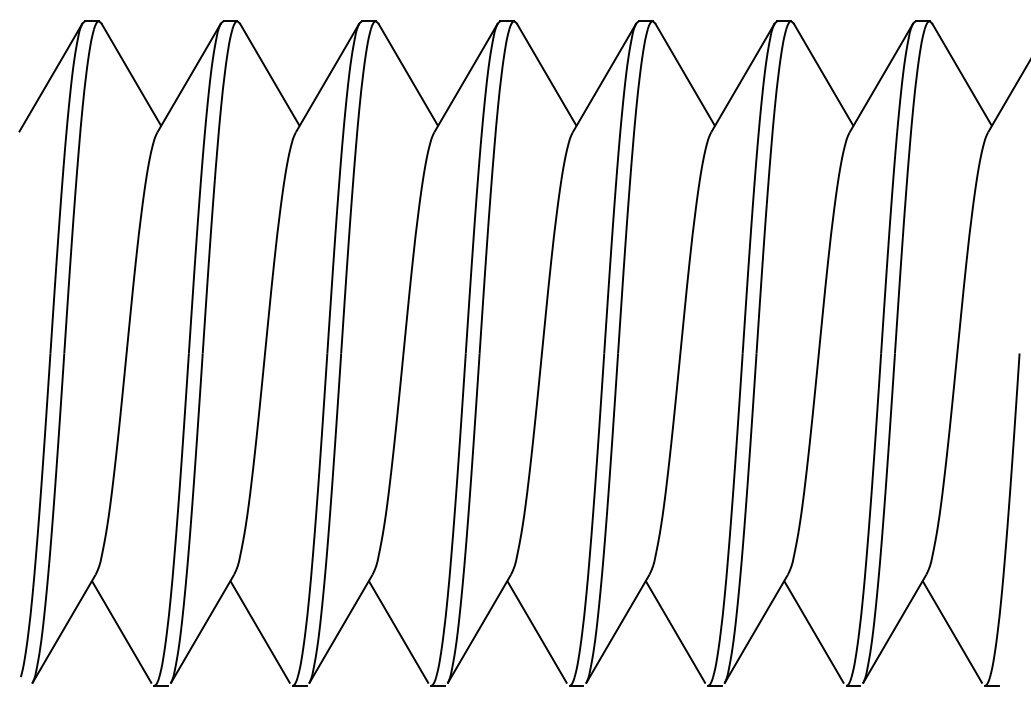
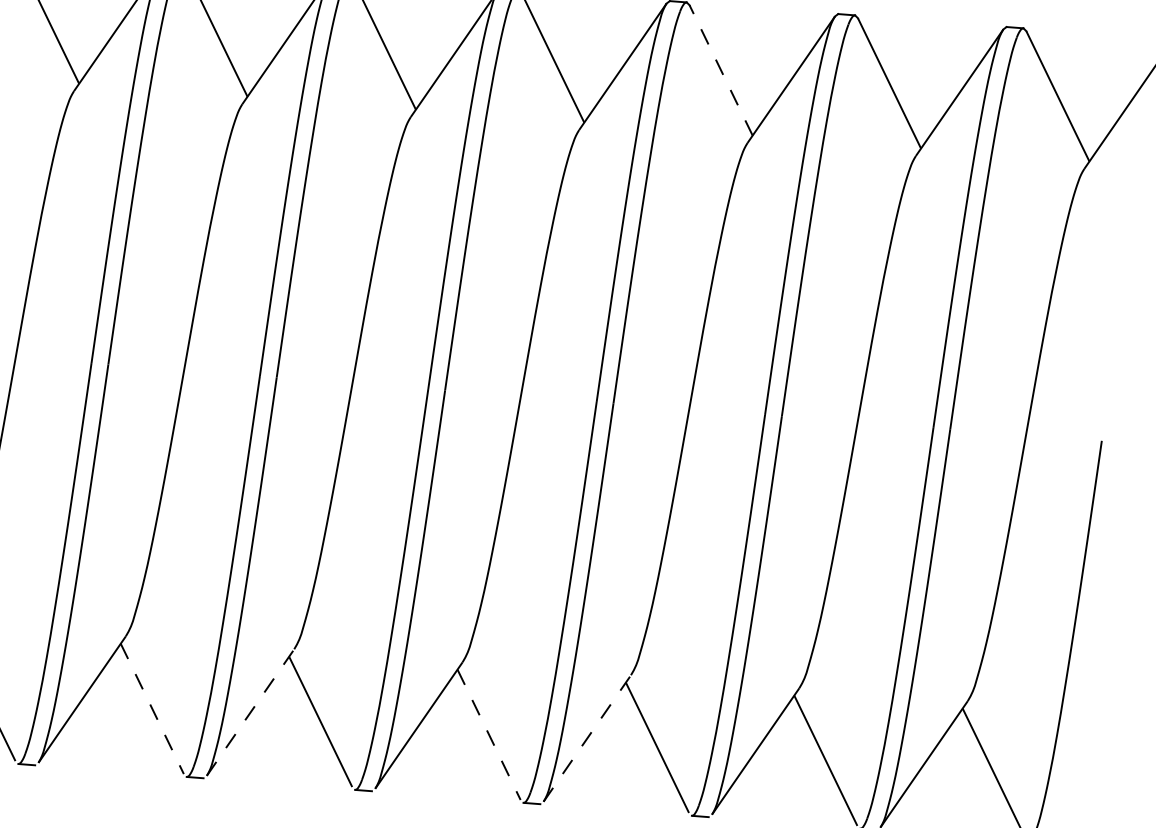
line: (685, 75) -> (721, 71), solid -> dashed
line: (340, 629) -> (250, 712), solid -> dashed
line: (617, 629) -> (586, 738), solid -> dashed
line: (260, 632) -> (152, 709), solid -> dashed
line: (537, 632) -> (489, 735), solid -> dashed

